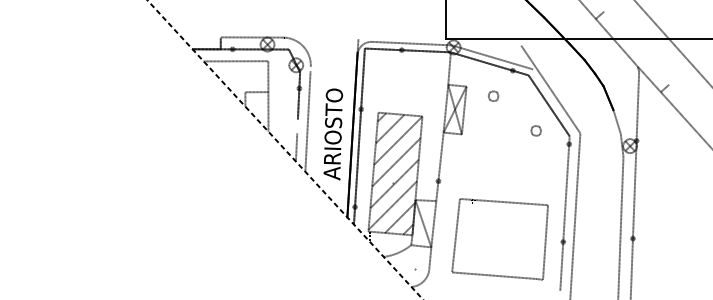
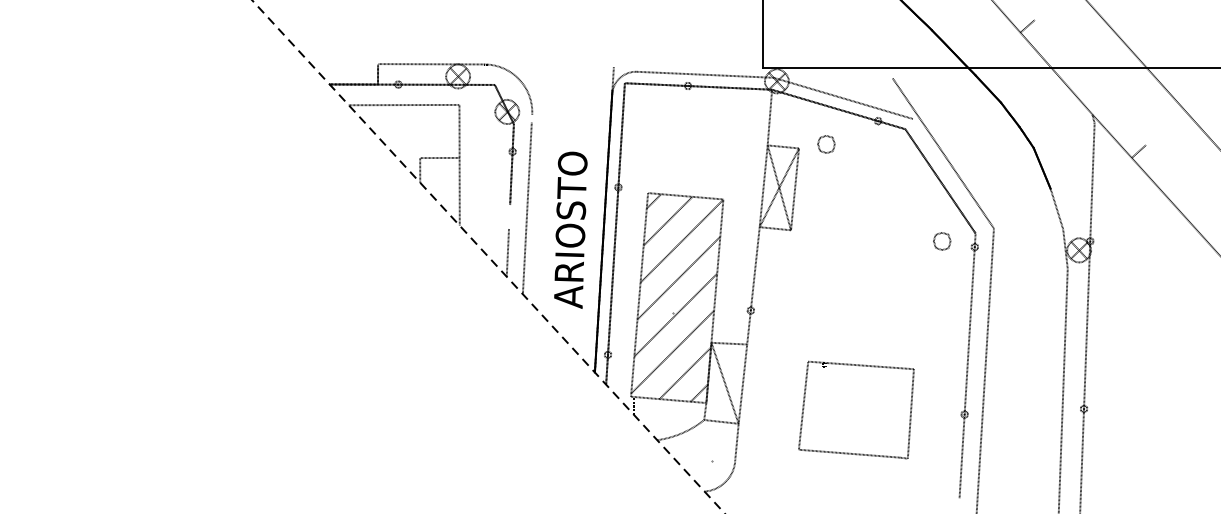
part: (493, 95) -> (826, 143), moved
part: (535, 130) -> (941, 240), moved
part: (499, 239) -> (855, 410), size x0.7

